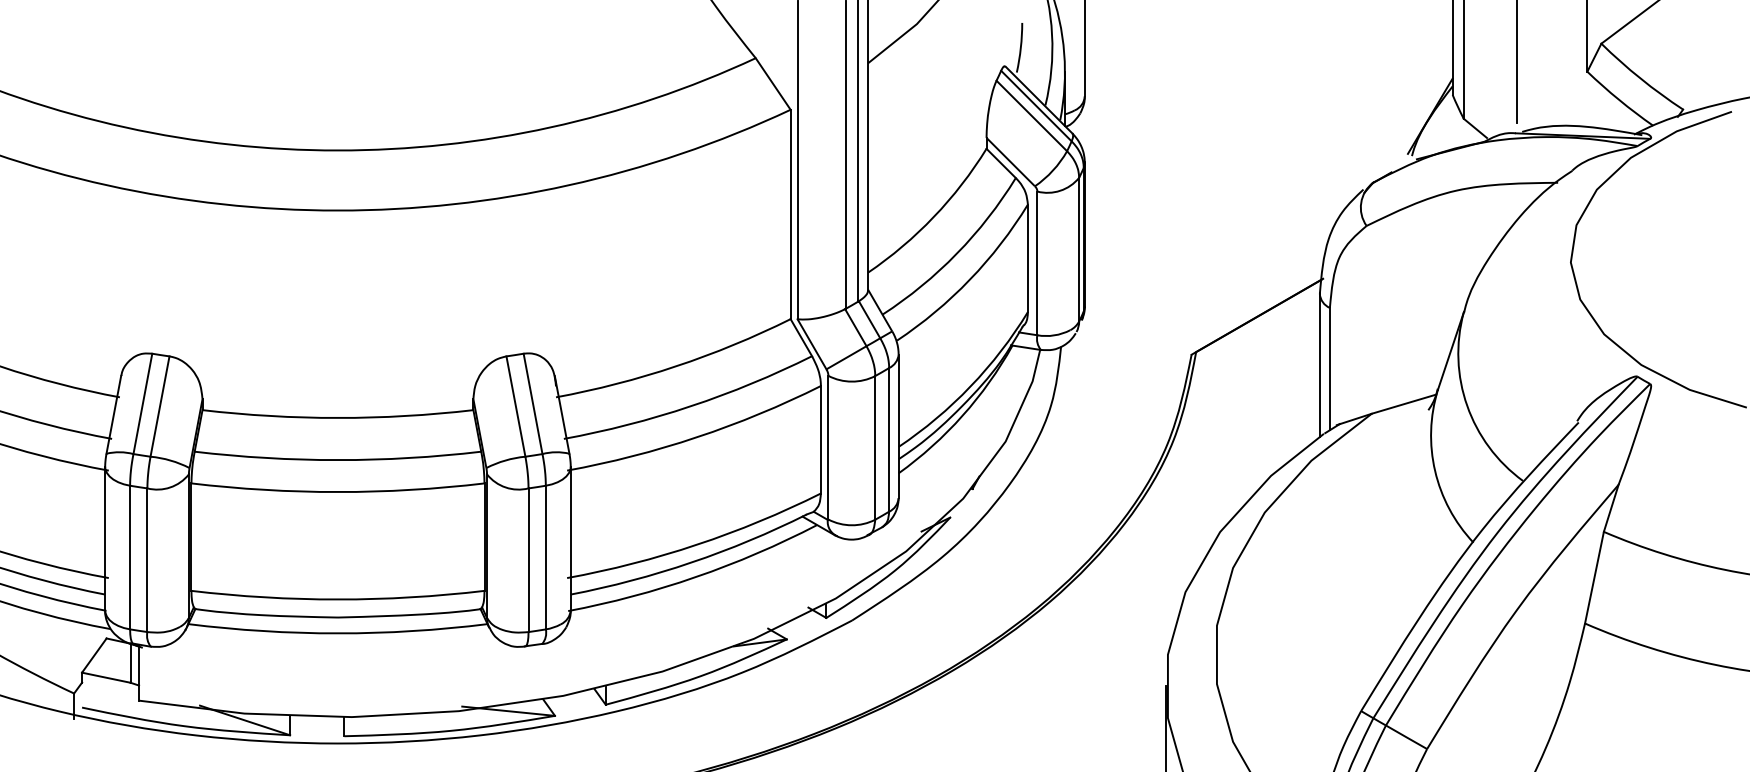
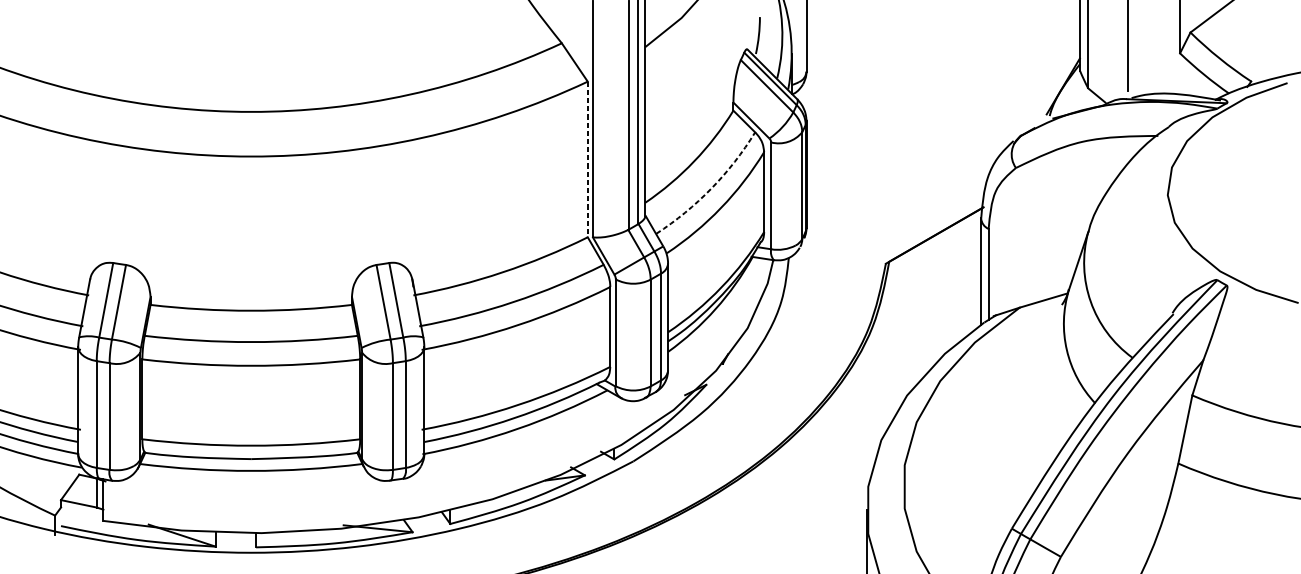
line: (790, 214) -> (587, 159), solid -> dashed
arc: (956, 253) -> (711, 188), solid -> dashed

